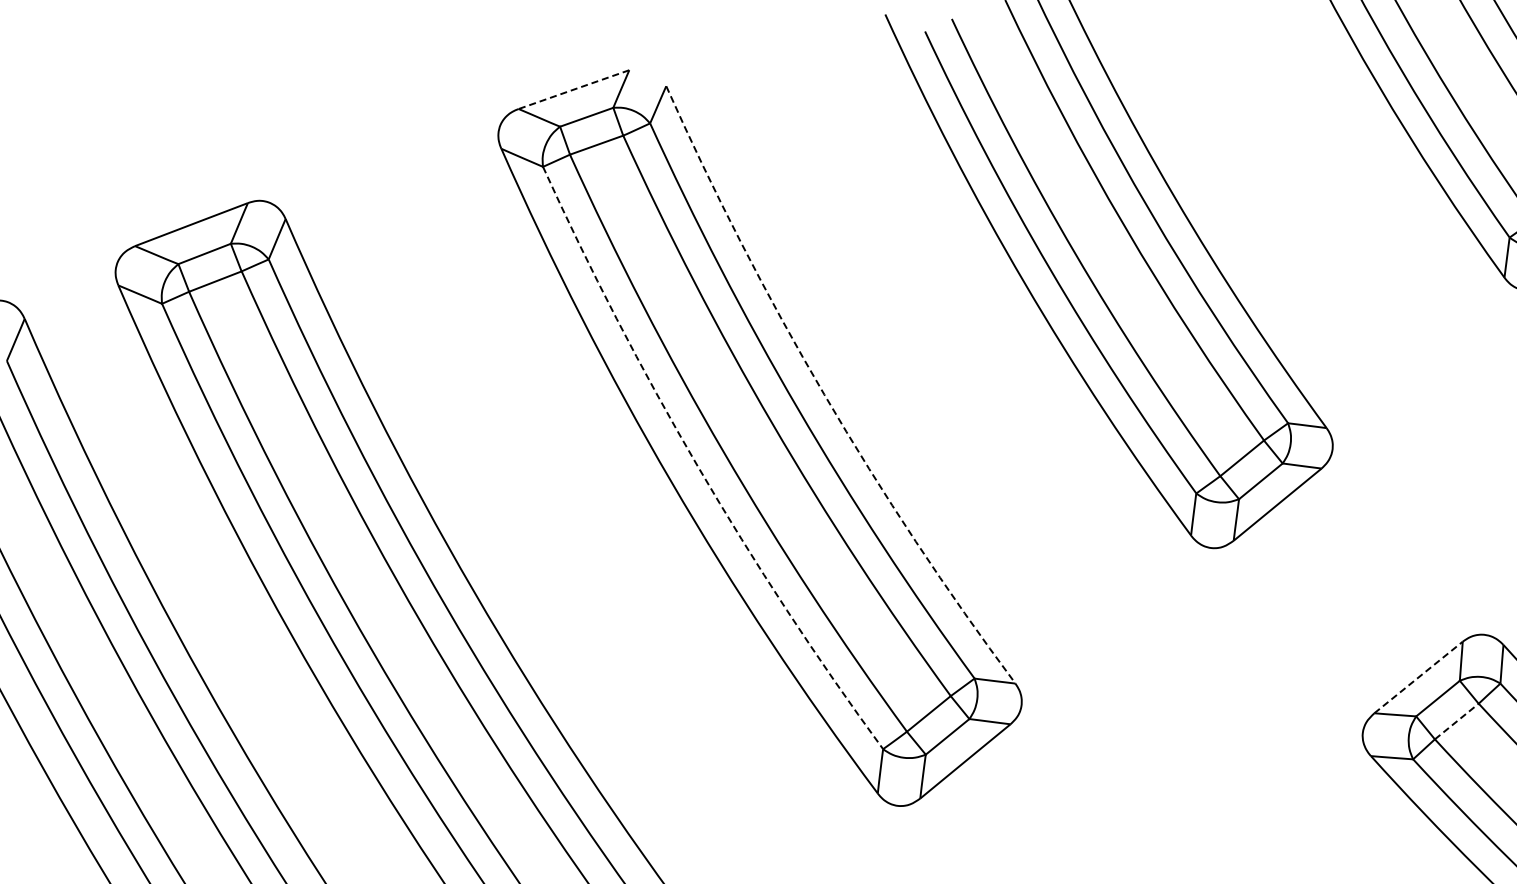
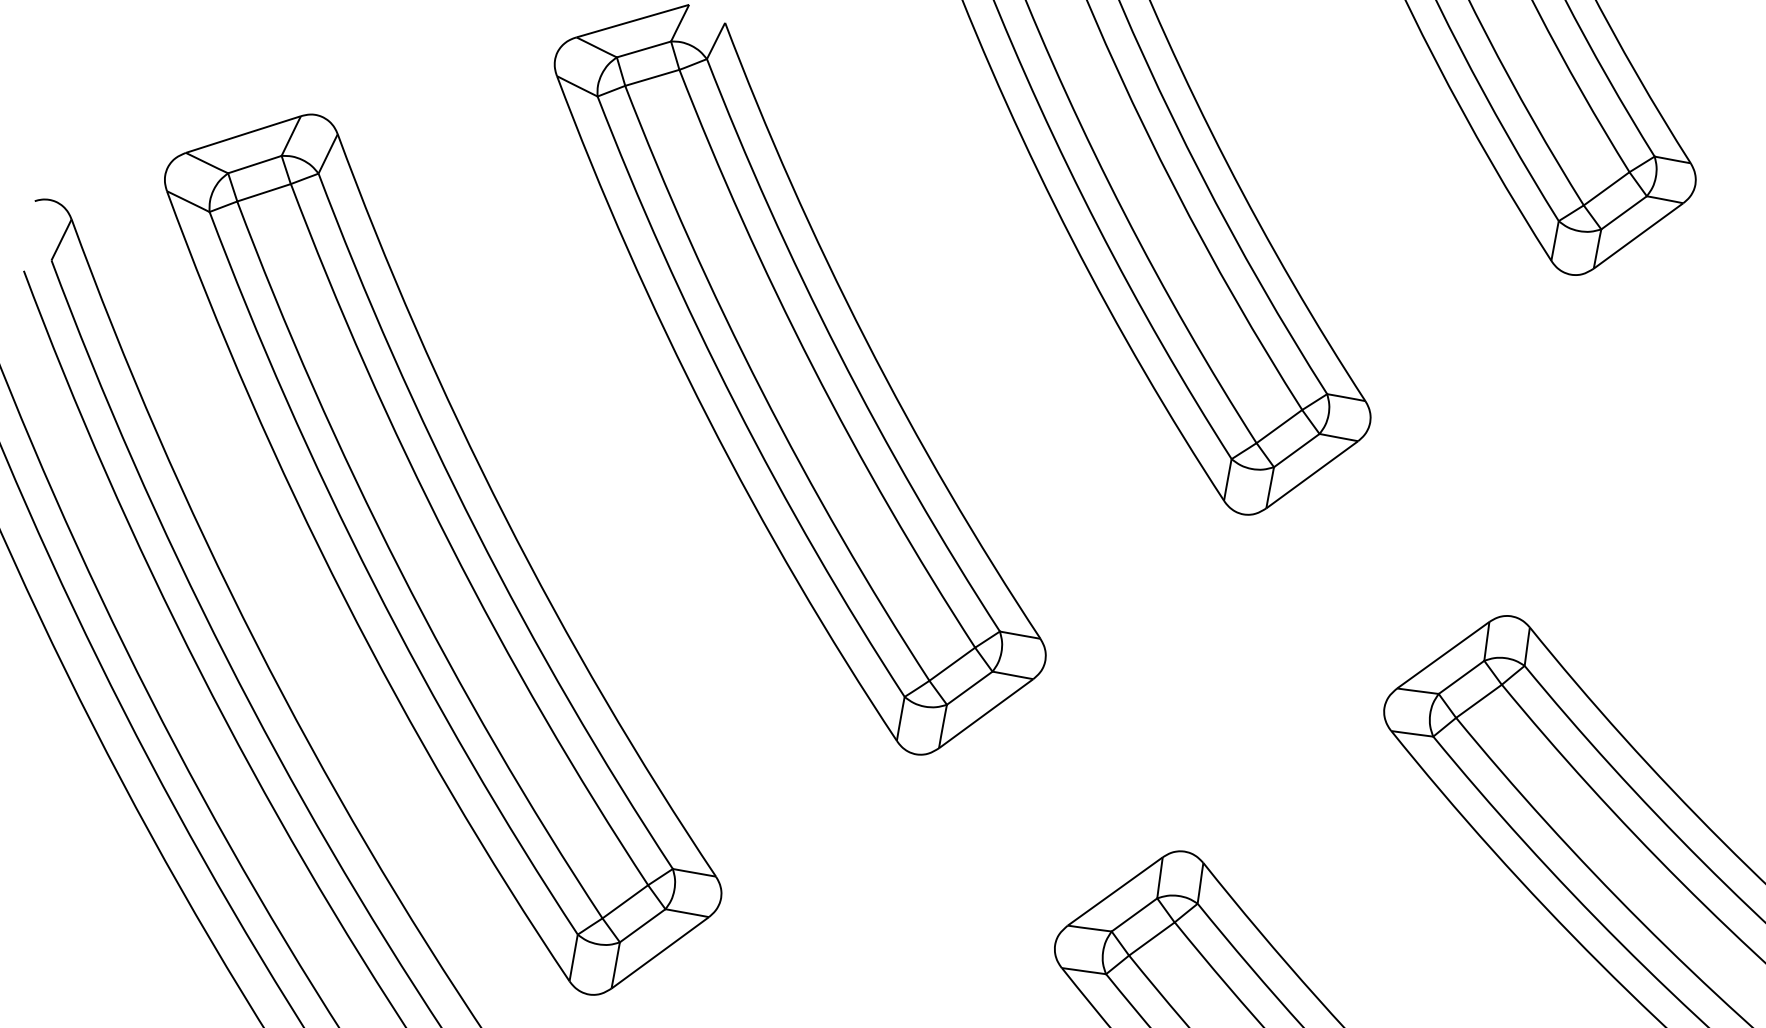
line: (572, 90) -> (631, 21), dashed -> solid
arc: (824, 394) -> (865, 339), dashed -> solid
arc: (697, 466) -> (735, 404), dashed -> solid
line: (1419, 676) -> (1444, 654), dashed -> solid
line: (1457, 721) -> (1479, 701), dashed -> solid

